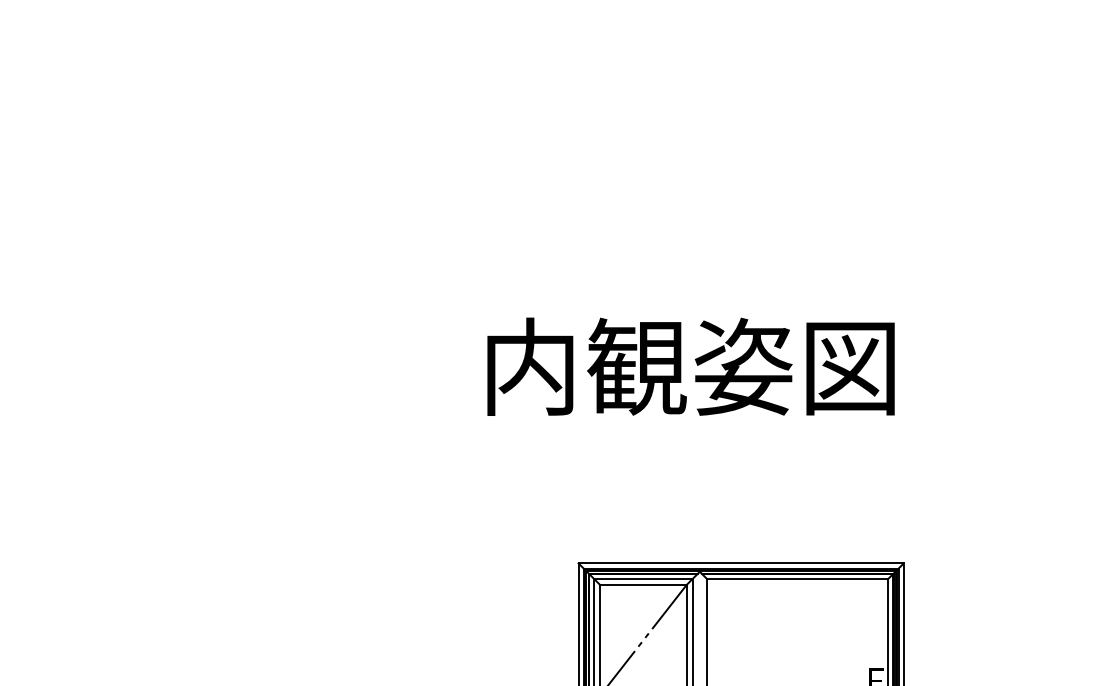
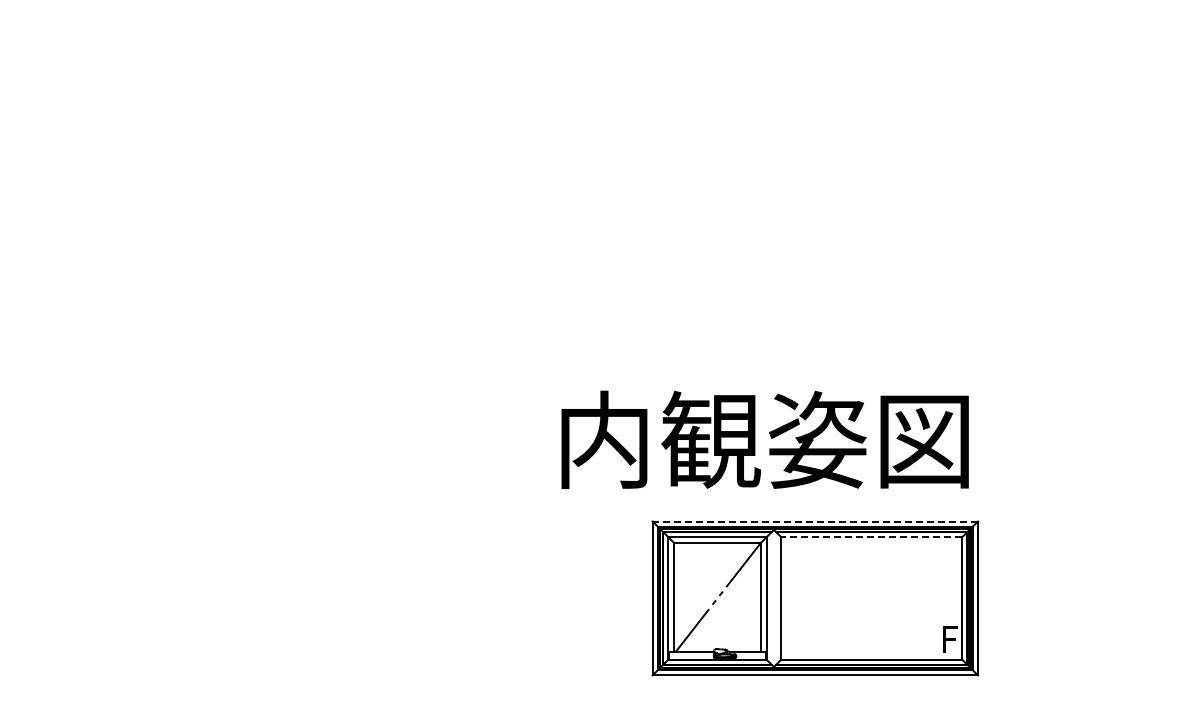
text: (690, 366) -> (764, 439), moved
line: (741, 563) -> (815, 521), solid -> dashed
line: (797, 579) -> (871, 537), solid -> dashed

